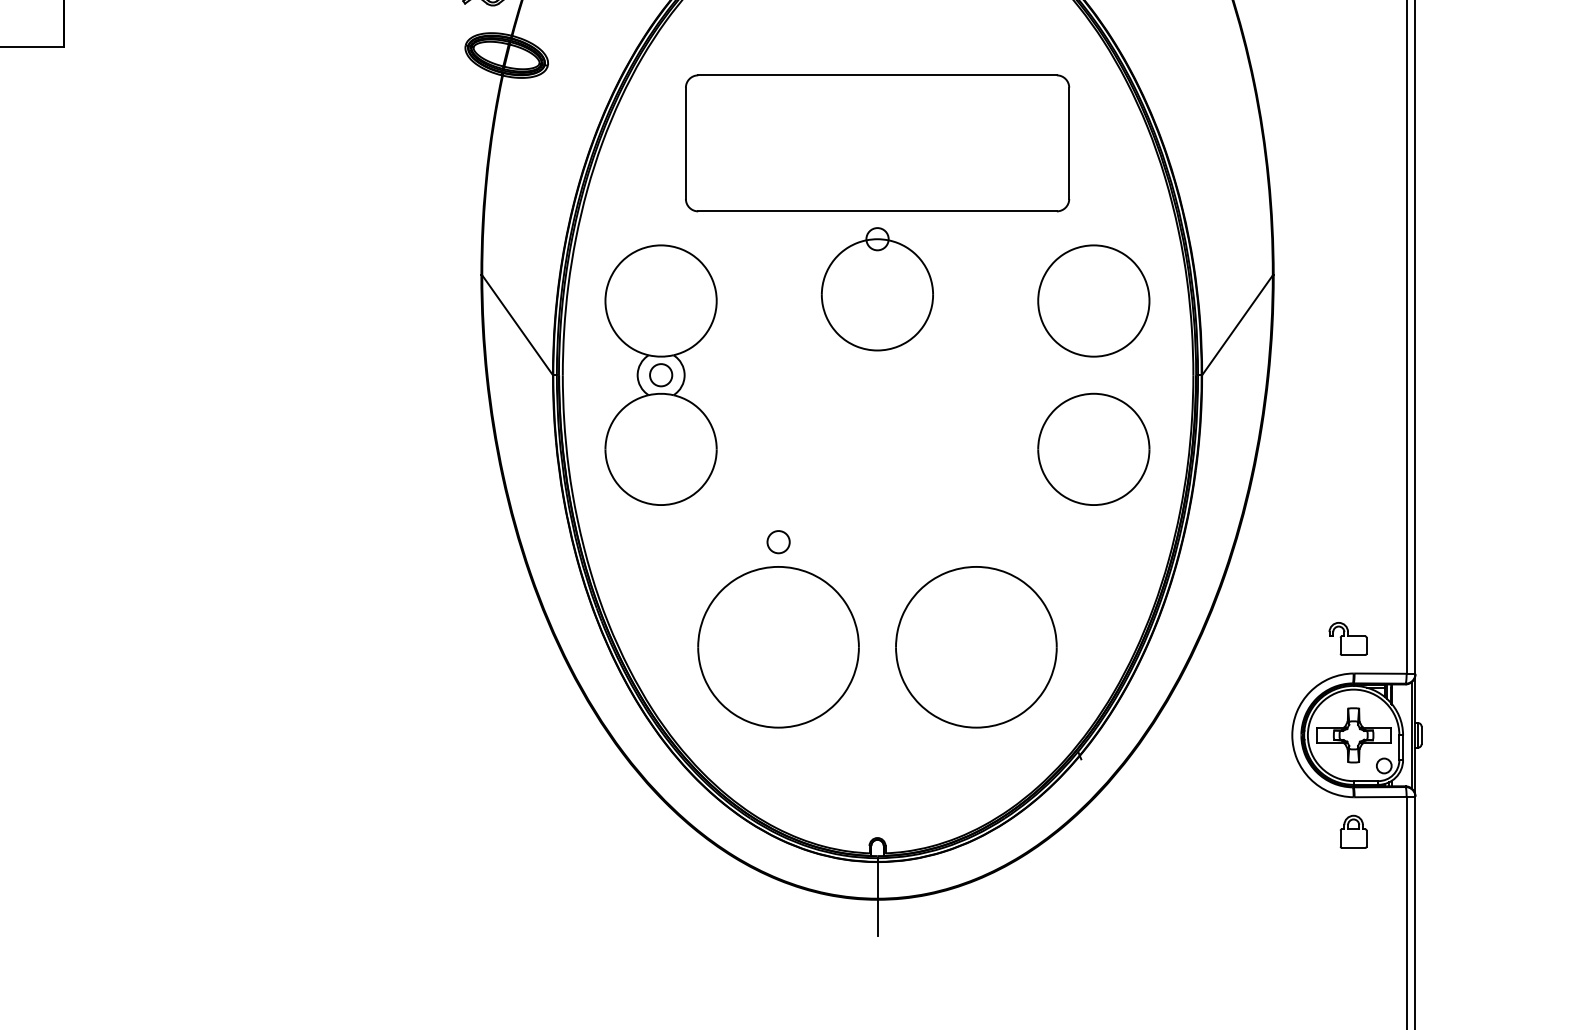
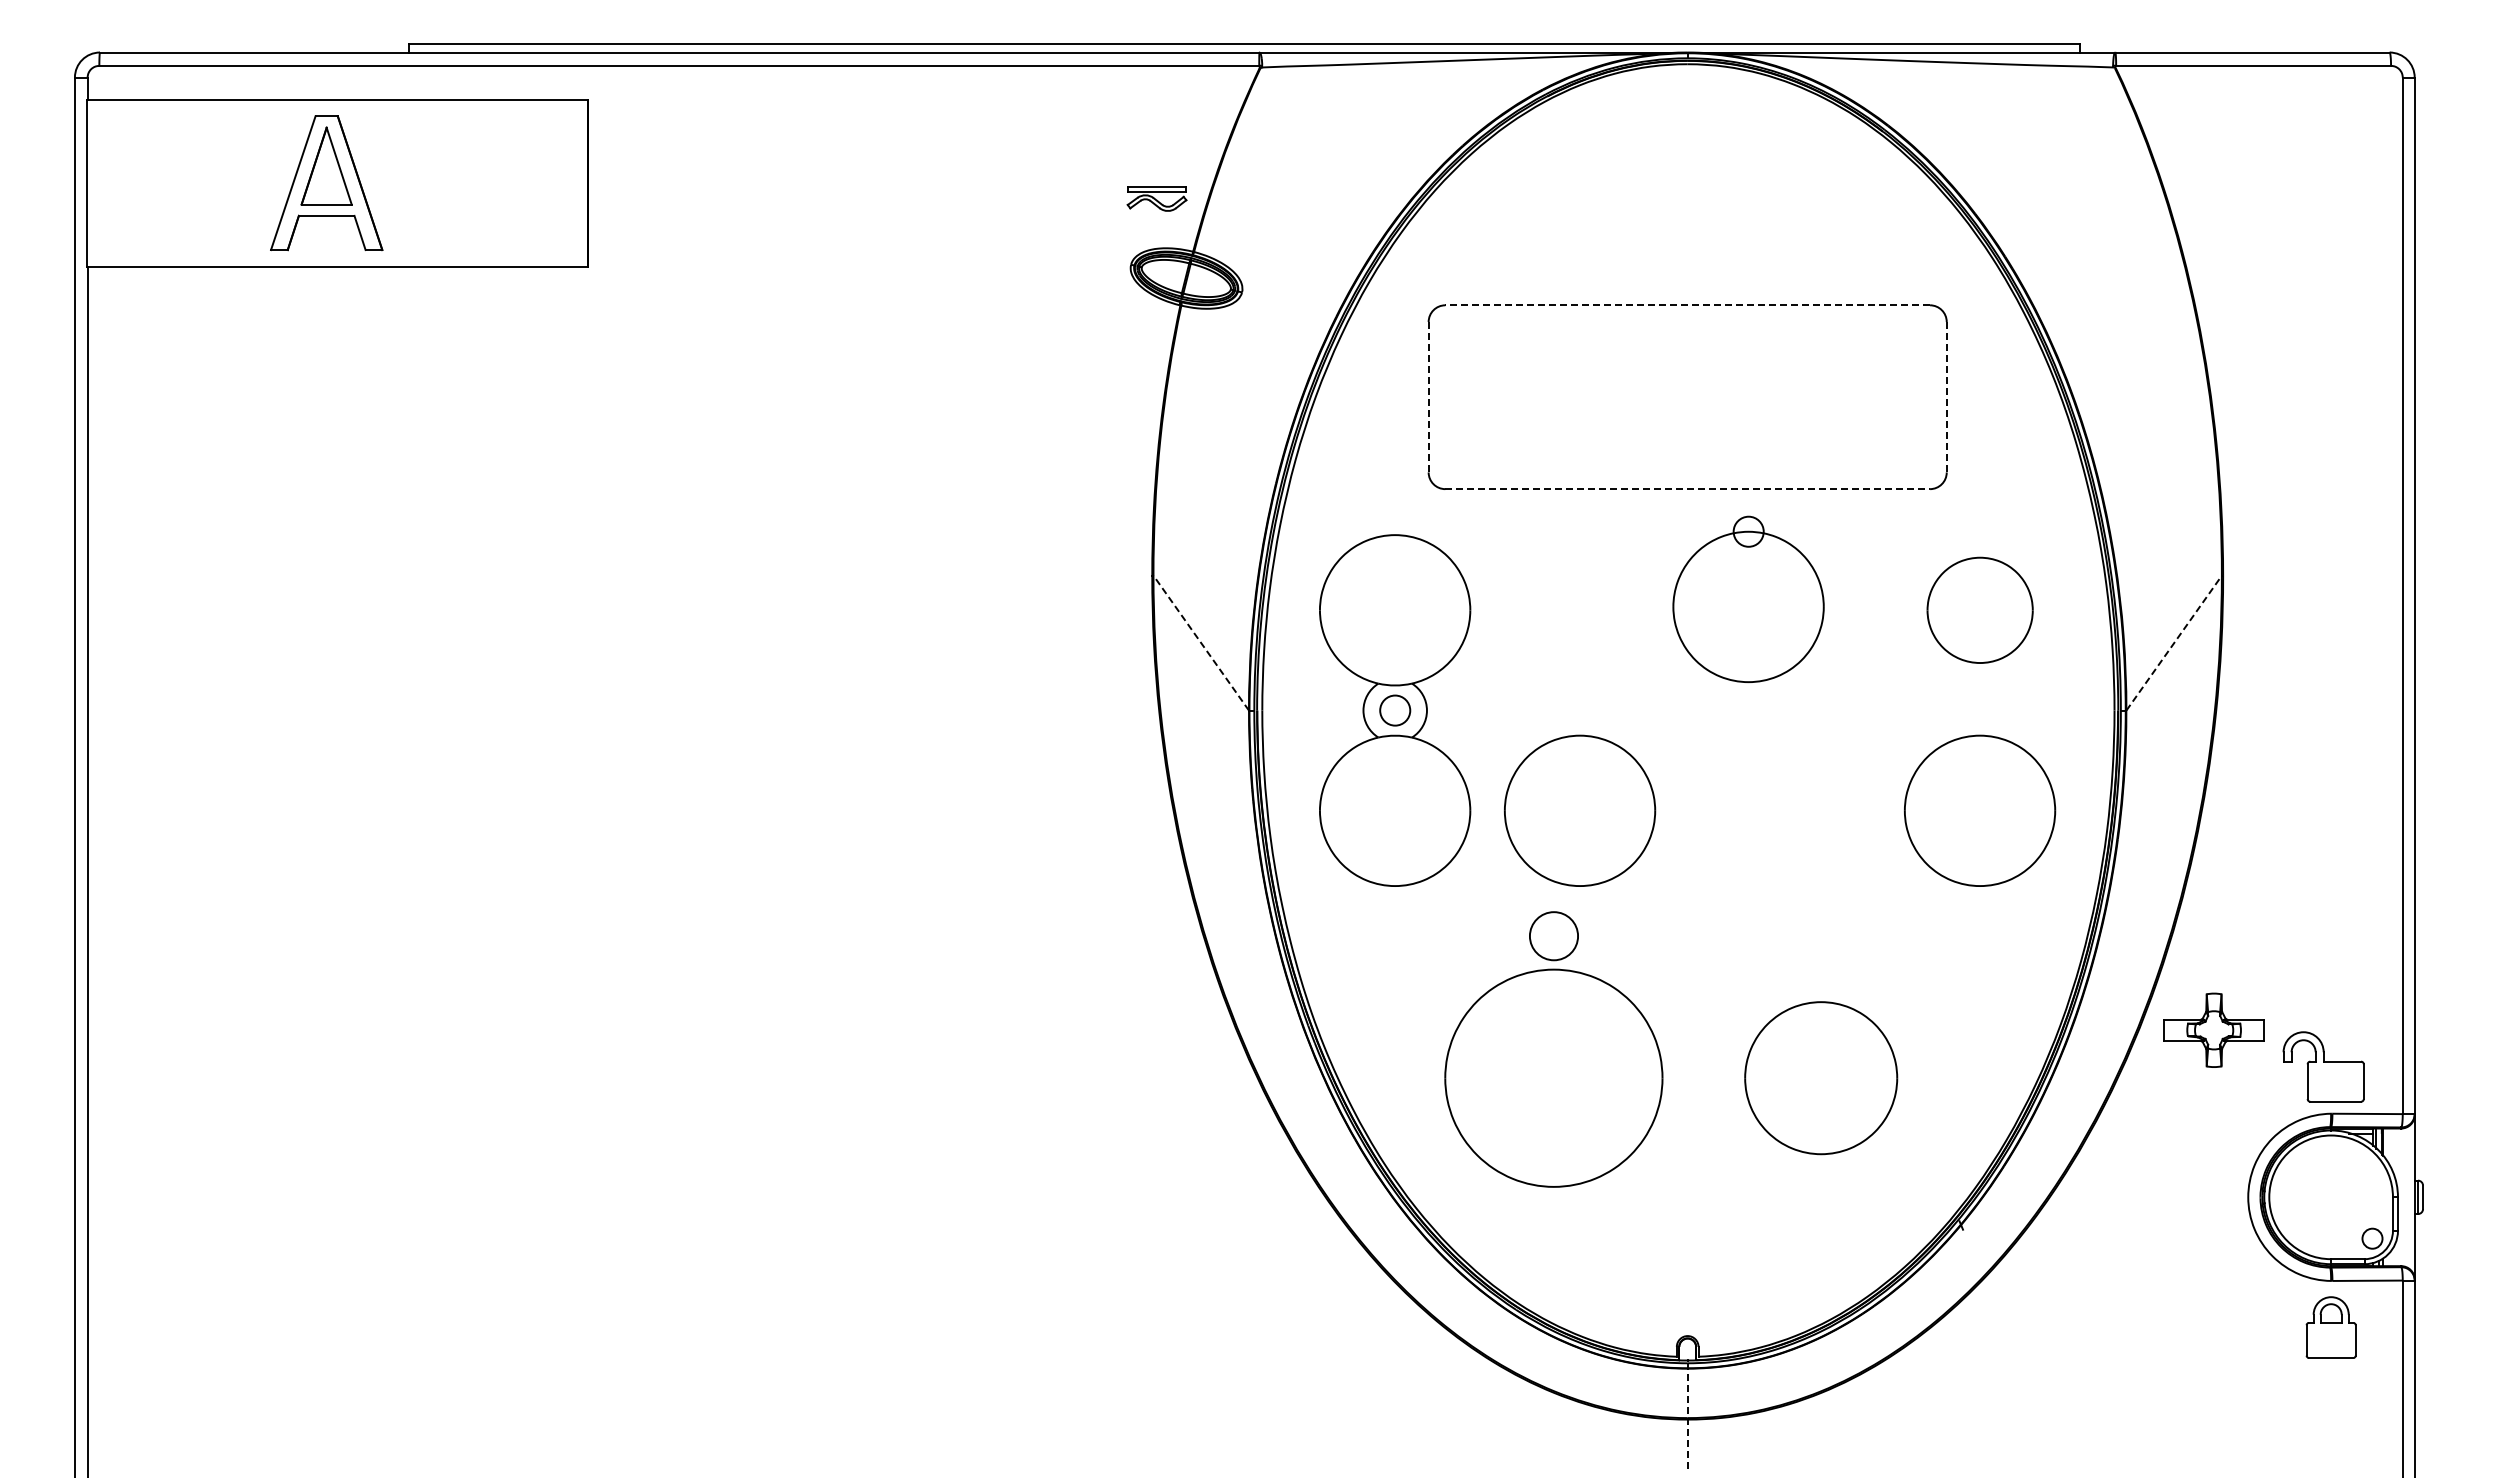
line: (877, 75) -> (1687, 305), solid -> dashed
line: (685, 142) -> (1428, 396), solid -> dashed
line: (1069, 142) -> (1946, 396), solid -> dashed
line: (878, 211) -> (1688, 489), solid -> dashed
part: (877, 288) -> (1748, 598), moved
part: (1094, 301) -> (1980, 610), size x0.7
line: (517, 325) -> (1201, 643), solid -> dashed
line: (1237, 325) -> (2174, 643), solid -> dashed
part: (798, 449) -> (1580, 810), added
circle: (778, 542) -> (1553, 936), size x1.6
part: (1347, 638) -> (2323, 1066), size x1.6
part: (975, 646) -> (1820, 1077), size x0.7
part: (1353, 734) -> (2213, 1029), moved
line: (1411, 735) -> (2409, 1197), removed
part: (1353, 831) -> (2330, 1327), size x1.4
line: (877, 897) -> (1687, 1416), solid -> dashed

